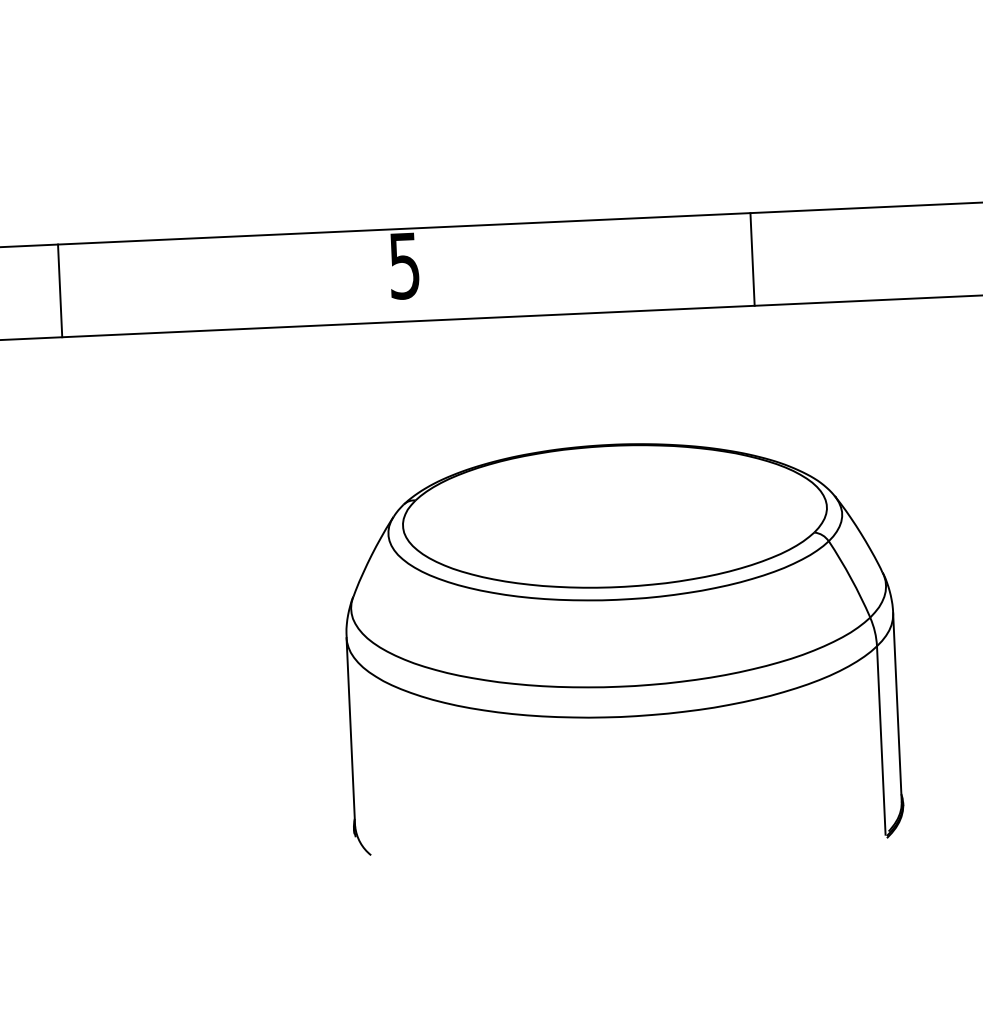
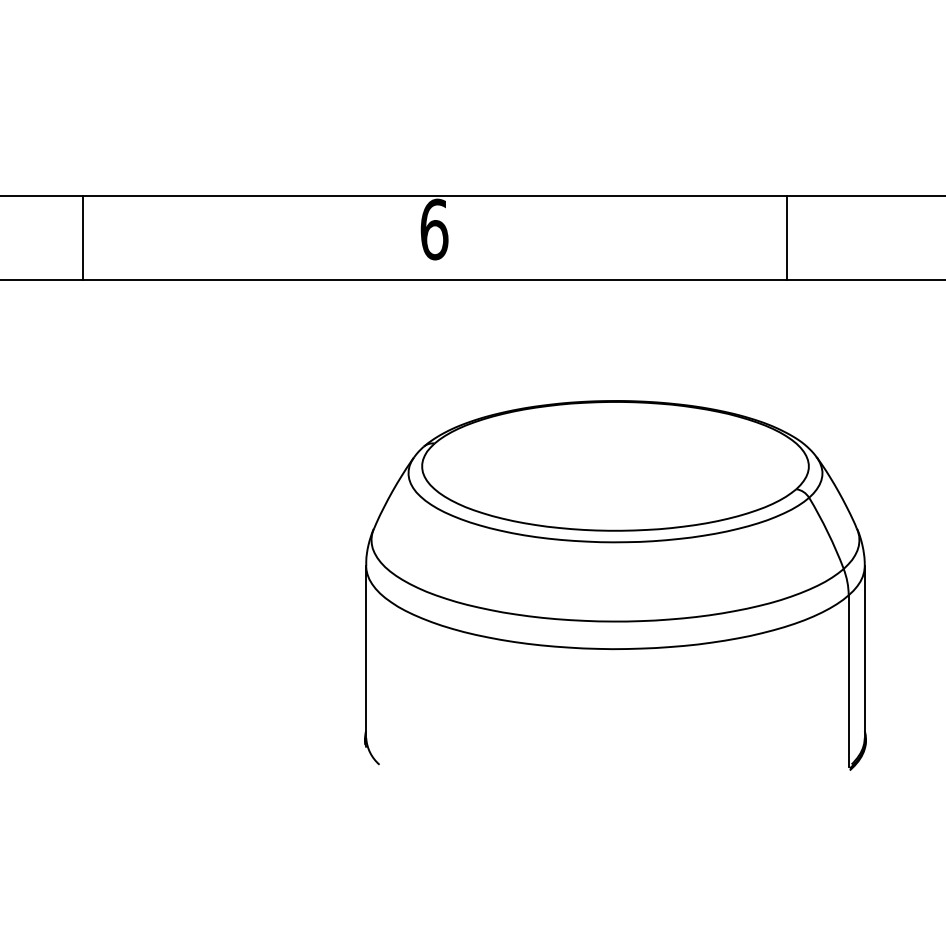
line: (752, 258) -> (787, 237), moved
text: (404, 265) -> (434, 229), 5 -> 6
line: (59, 290) -> (82, 237), moved

